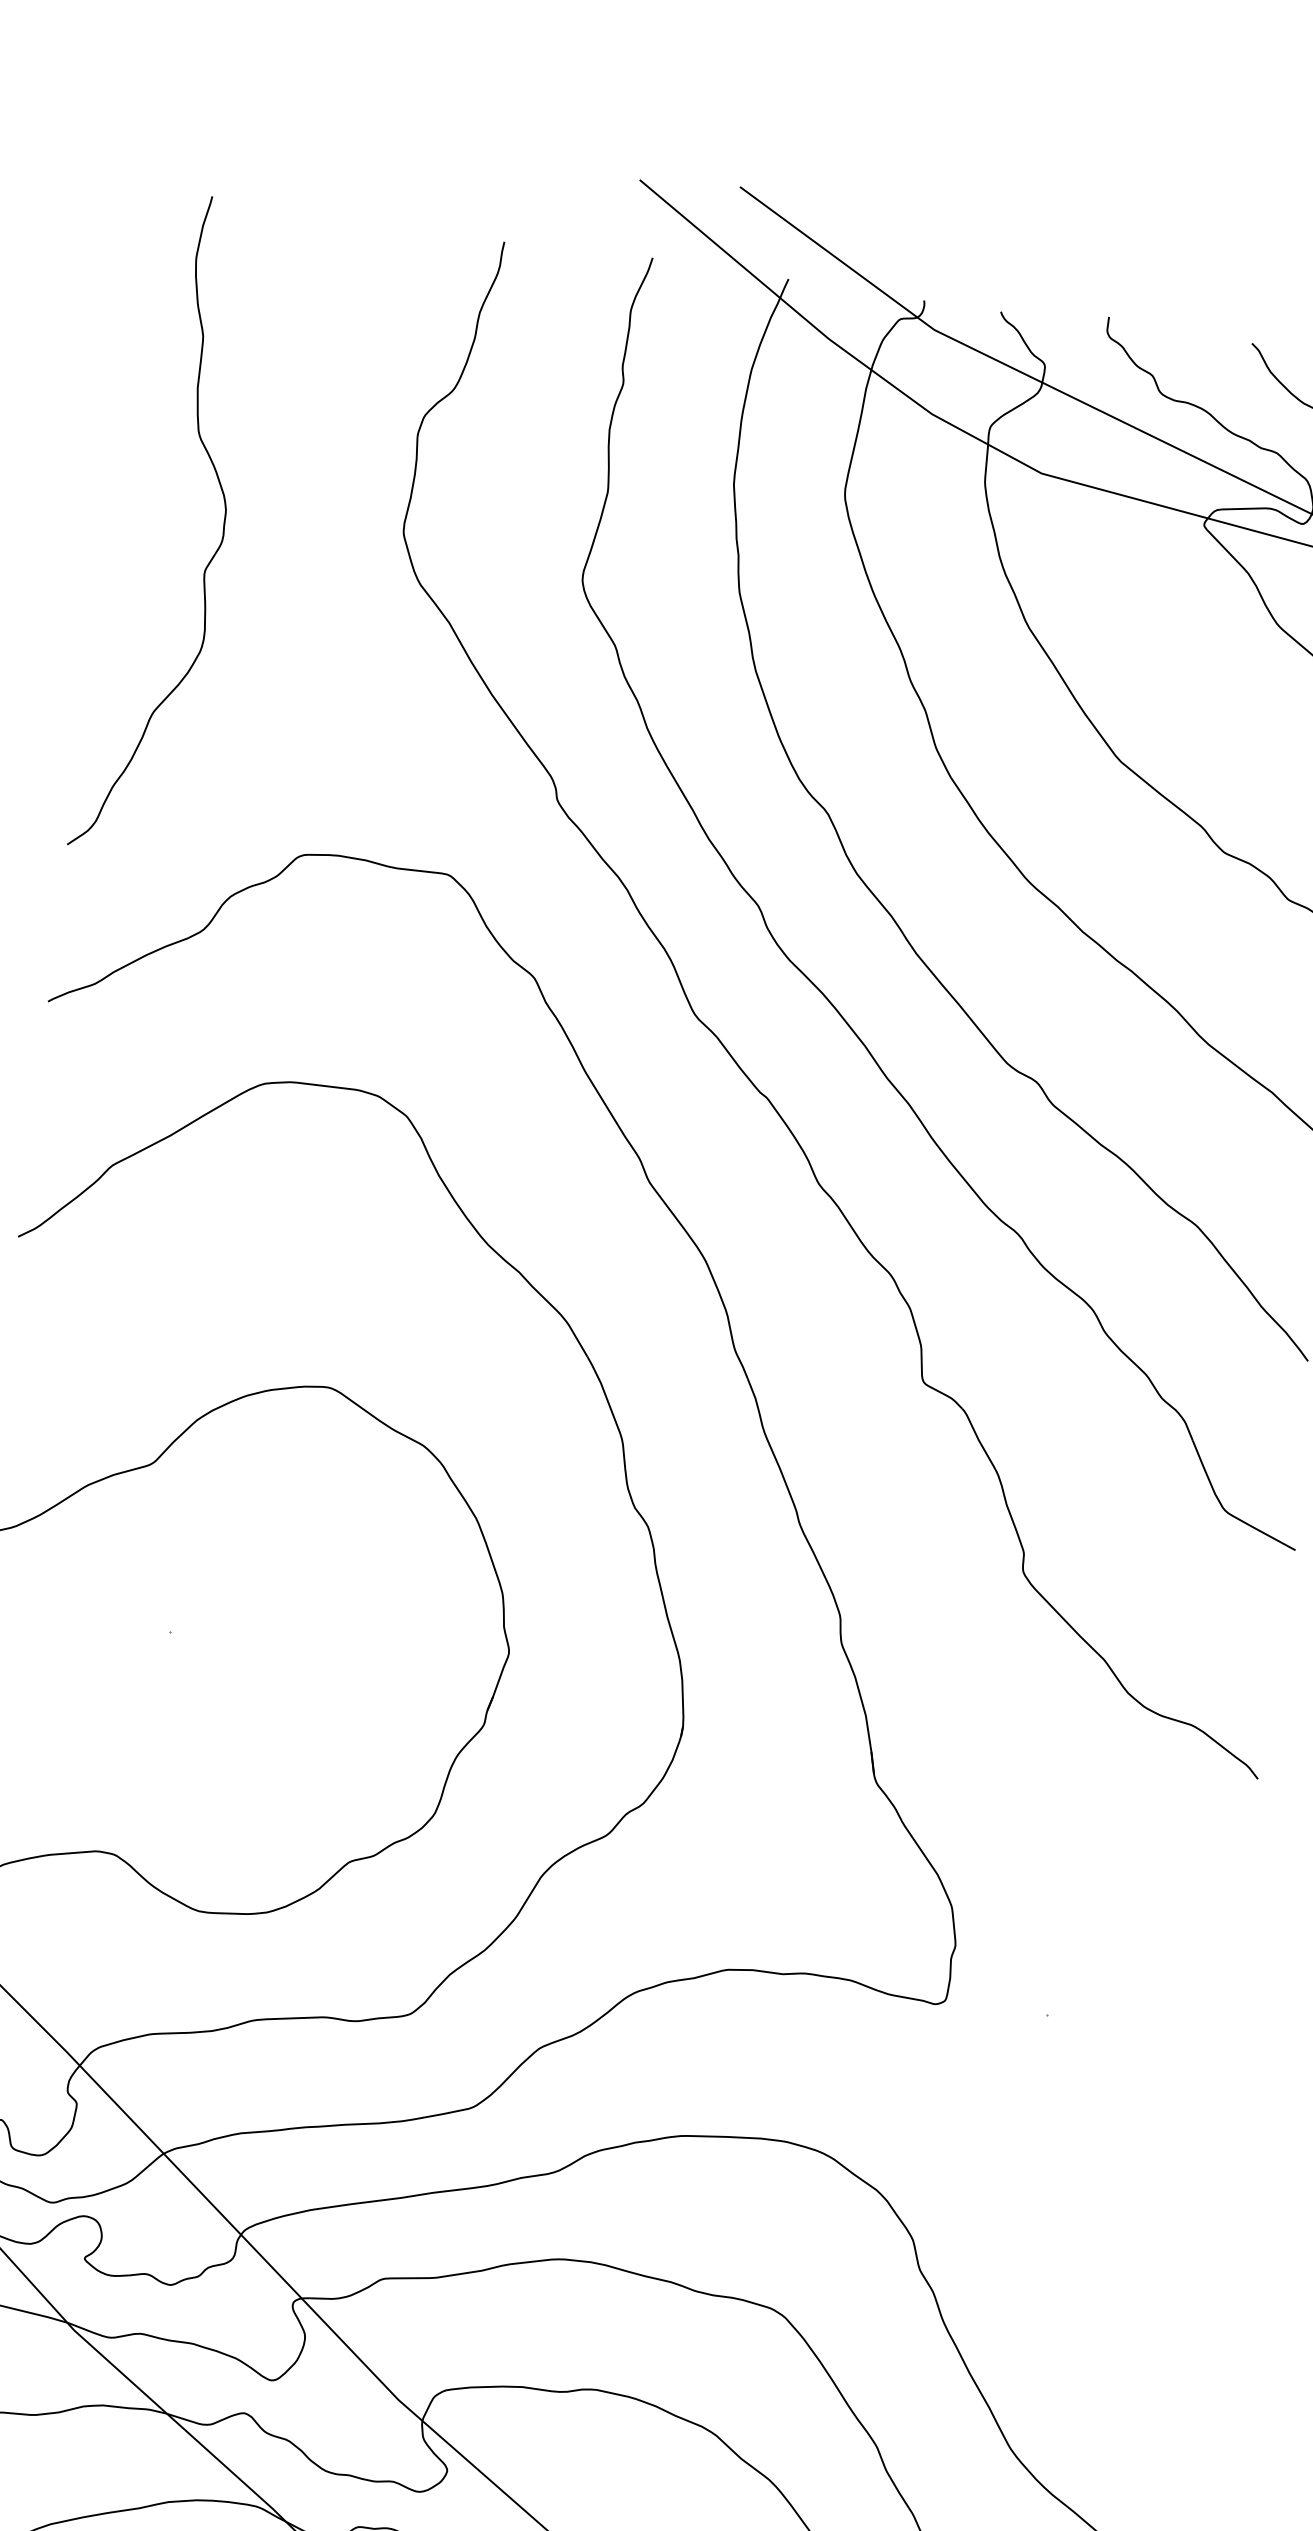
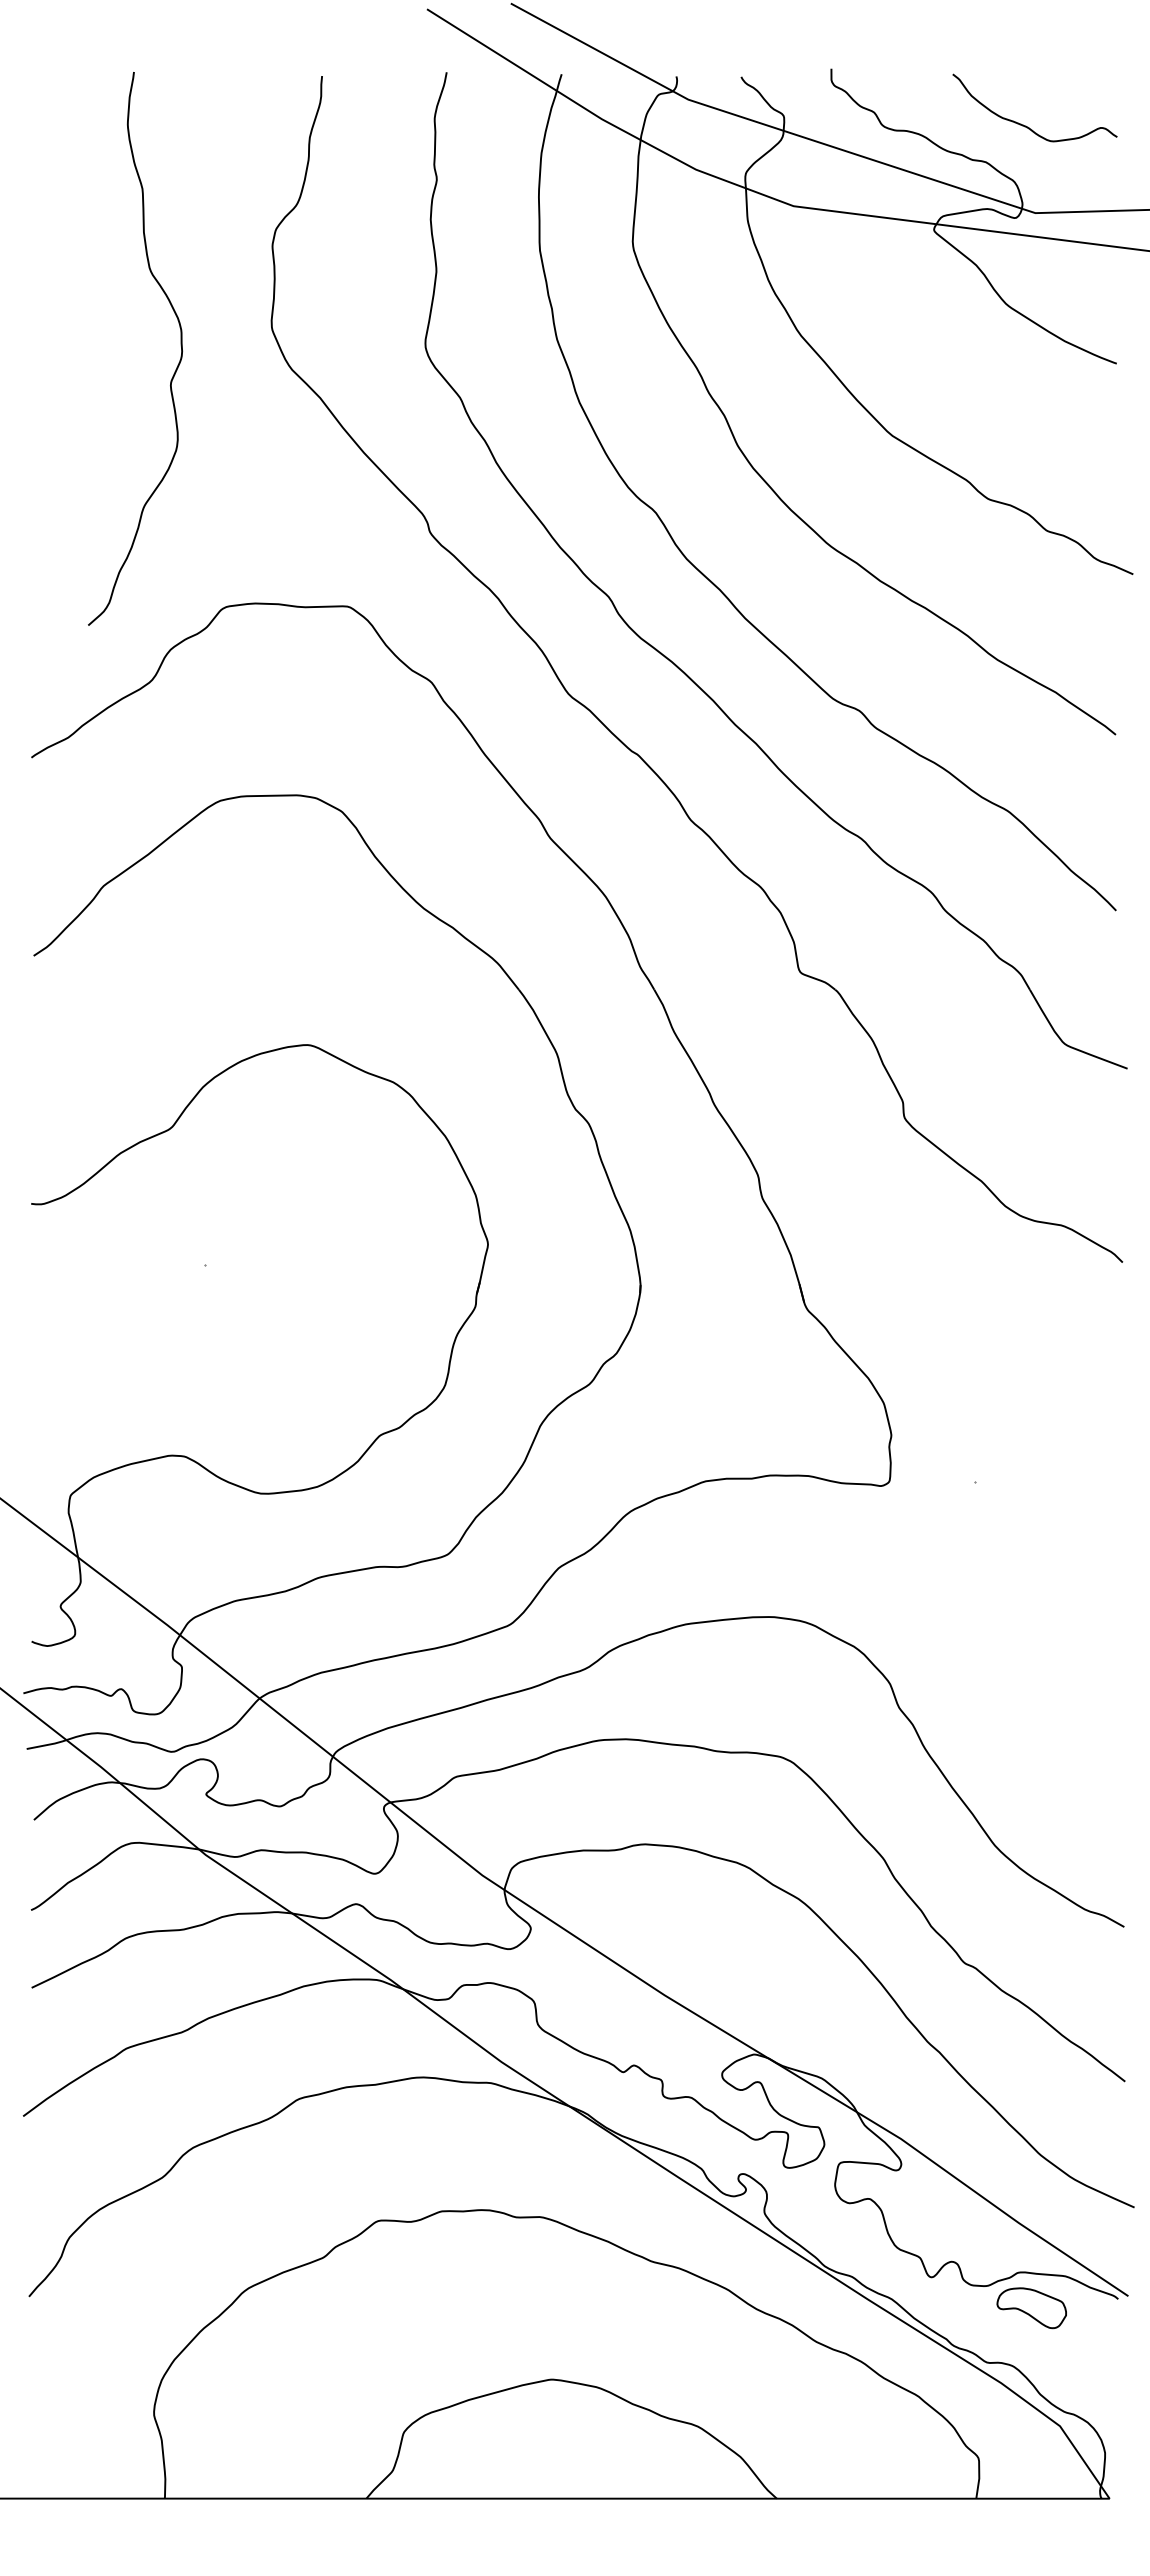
curve: (222, 528) -> (180, 345), moved

